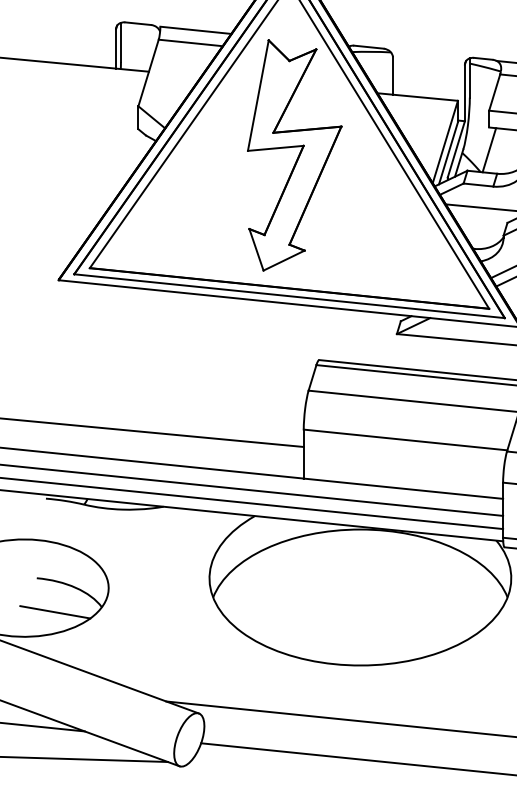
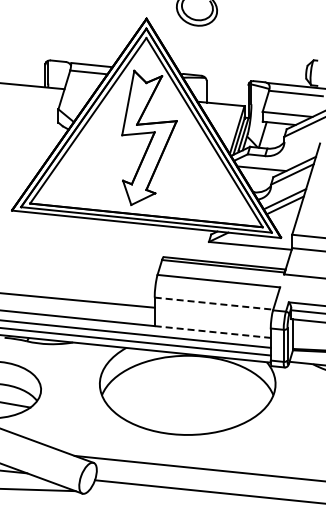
line: (406, 439) -> (214, 303), solid -> dashed
line: (404, 489) -> (213, 332), solid -> dashed

